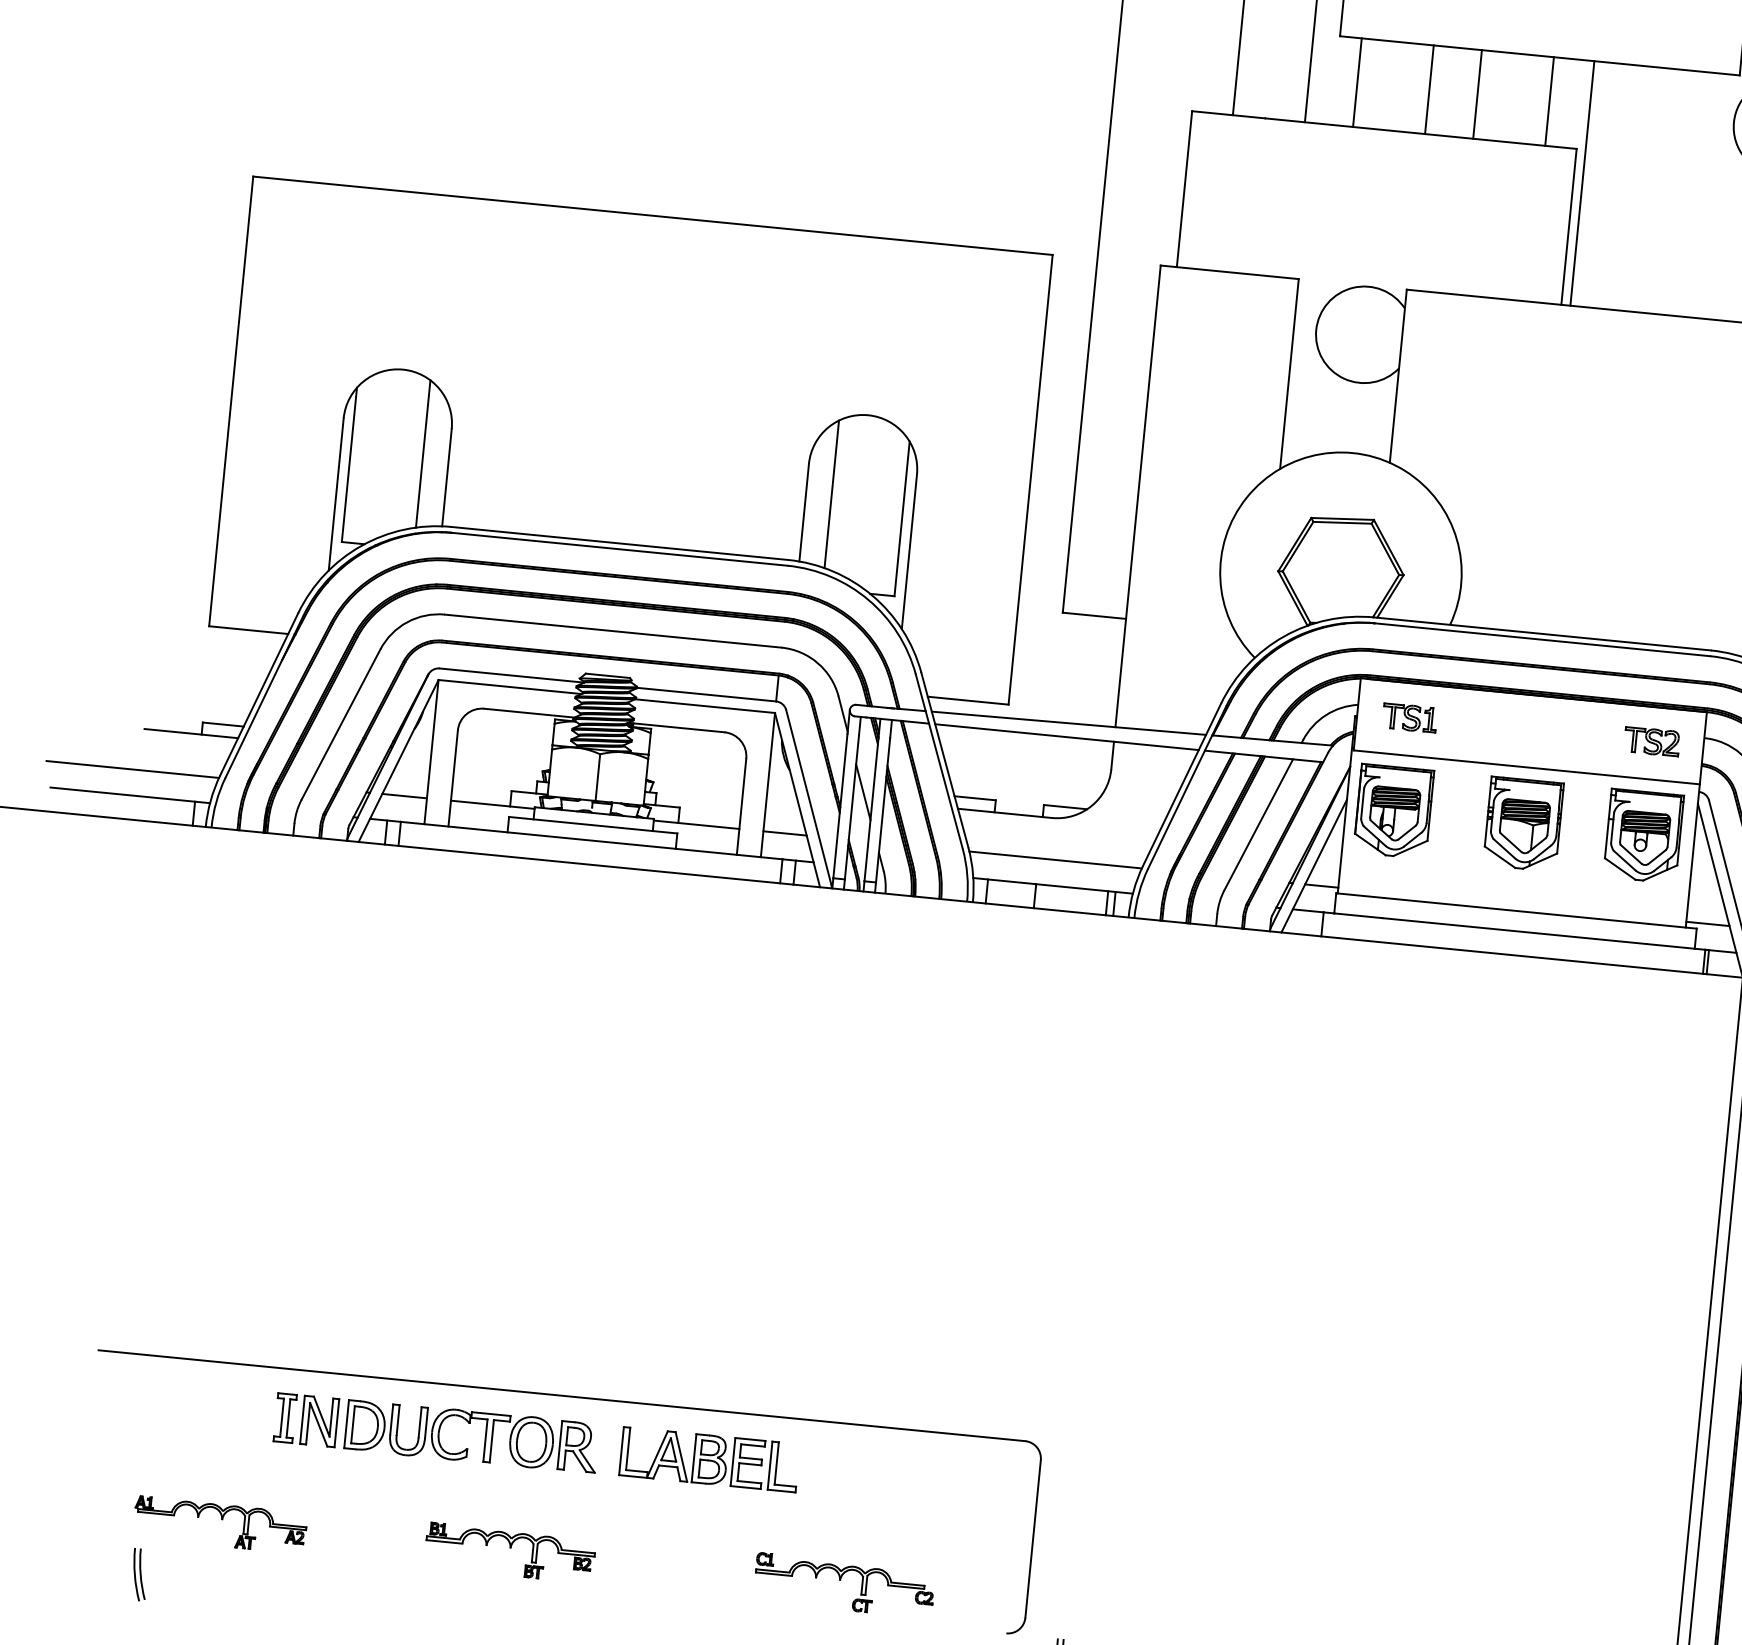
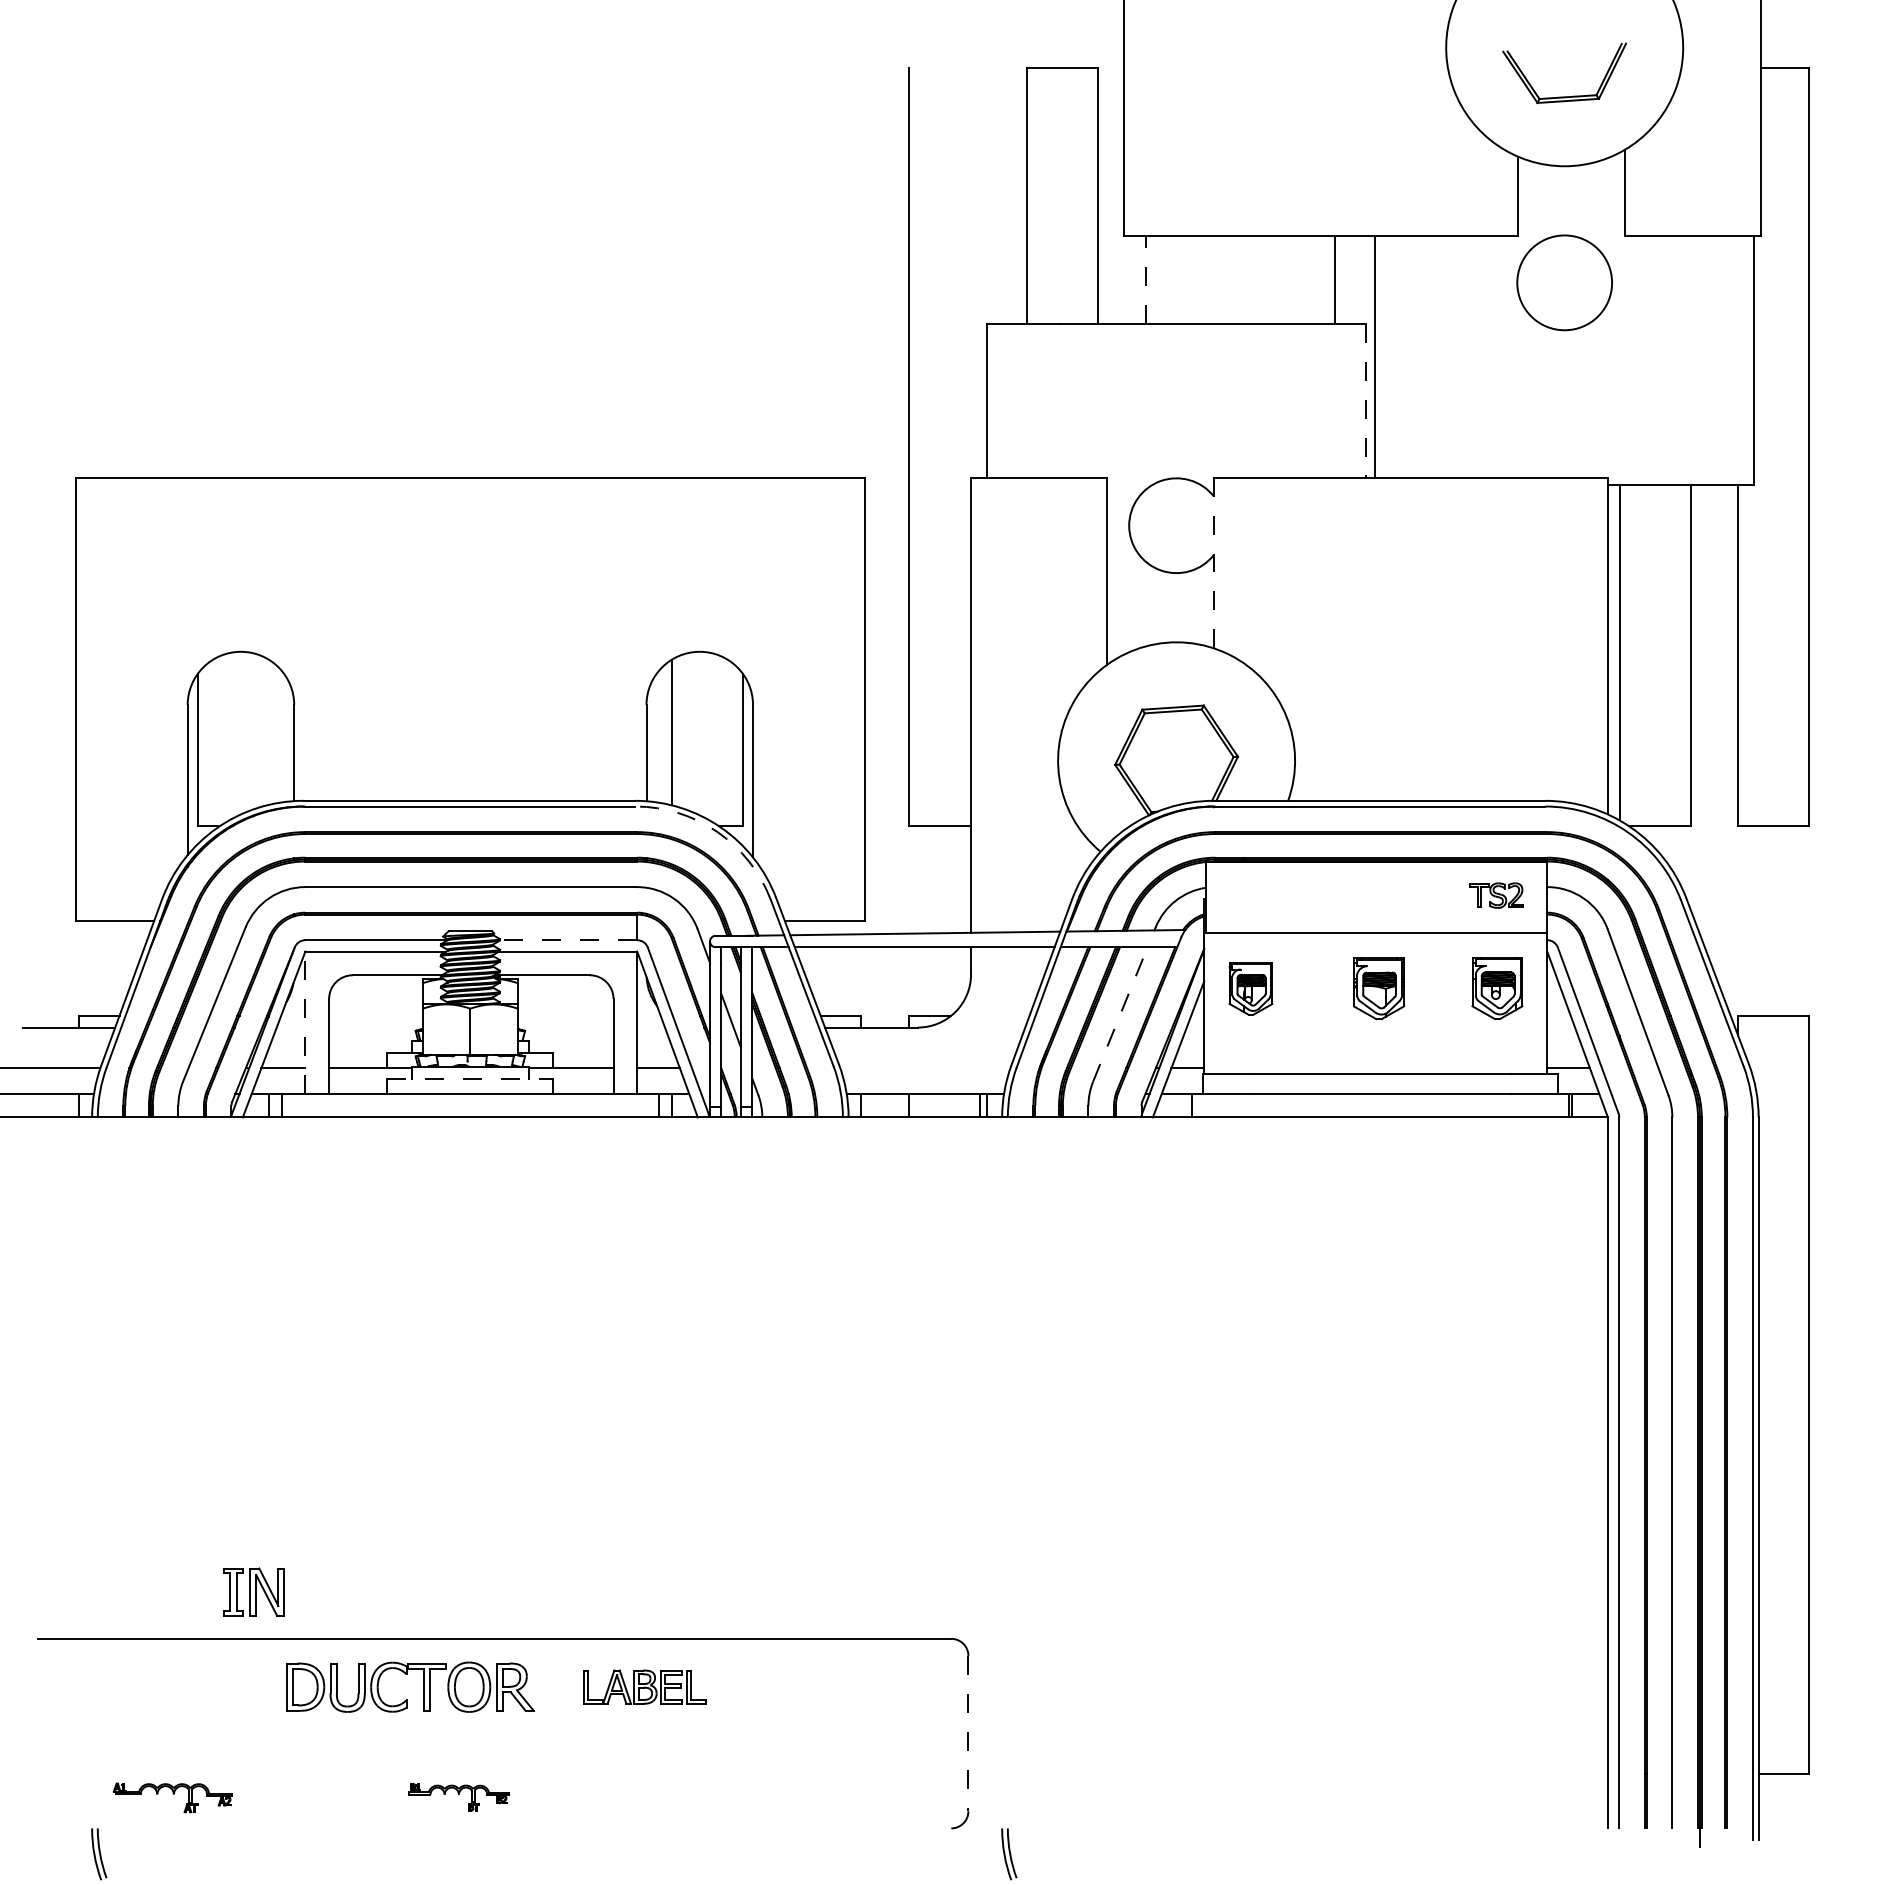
line: (1357, 83) -> (1145, 280), solid -> dashed
line: (1429, 89) -> (1216, 279), removed
line: (1477, 93) -> (1264, 279), removed
line: (1569, 226) -> (1366, 400), solid -> dashed
line: (1398, 375) -> (1213, 562), solid -> dashed
line: (423, 453) -> (268, 731), removed
arc: (868, 600) -> (717, 832), solid -> dashed
line: (706, 694) -> (568, 940), solid -> dashed
part: (1409, 717) -> (1257, 895), removed
line: (431, 751) -> (305, 1022), solid -> dashed
part: (1393, 811) -> (1250, 988), size x0.6
line: (1258, 824) -> (1120, 1014), solid -> dashed
part: (1523, 824) -> (1378, 988), size x0.7
line: (593, 825) -> (470, 1078), solid -> dashed
part: (1643, 835) -> (1497, 988), size x0.7
line: (1055, 860) -> (925, 1068), removed
part: (305, 1419) -> (253, 1591), moved
part: (709, 1458) -> (644, 1686), size x0.7
part: (219, 1524) -> (172, 1797), size x0.7
line: (1033, 1538) -> (968, 1733), solid -> dashed
part: (509, 1553) -> (458, 1797), size x0.6
part: (843, 1585) -> (787, 1797), removed

